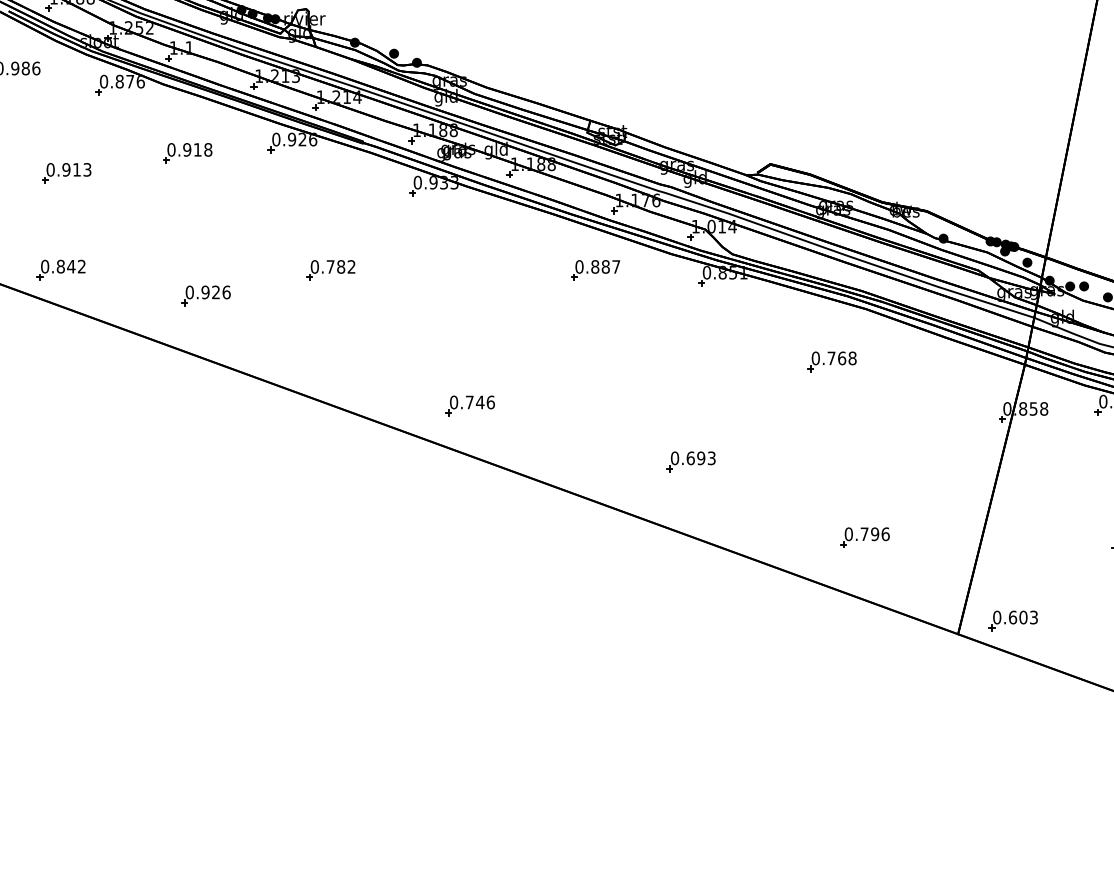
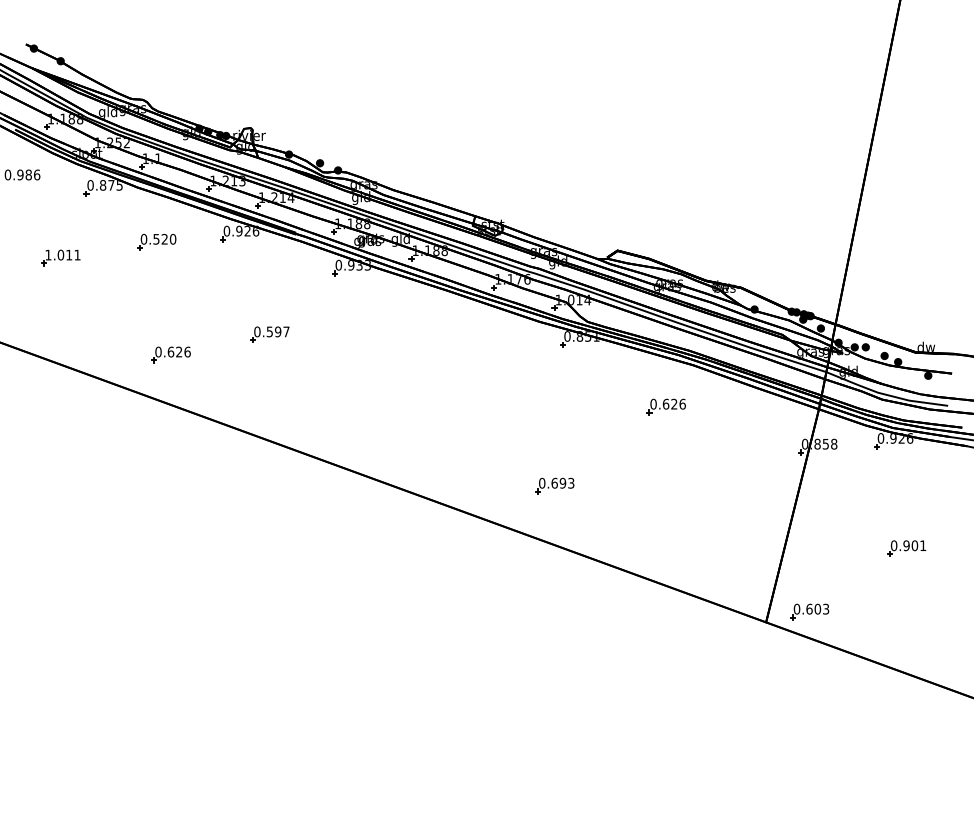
text: (140, 81) -> (119, 185), 0.876 -> 0.875
text: (197, 148) -> (164, 238), 0.918 -> 0.520
text: (68, 169) -> (62, 254), 0.913 -> 1.011
text: (340, 266) -> (277, 331), 0.782 -> 0.597
part: (60, 270) -> (56, 334), removed
part: (594, 270) -> (478, 334), removed
text: (205, 291) -> (170, 351), 0.926 -> 0.626
text: (840, 357) -> (673, 403), 0.768 -> 0.626
part: (469, 405) -> (379, 441), removed
part: (865, 537) -> (692, 545), removed

